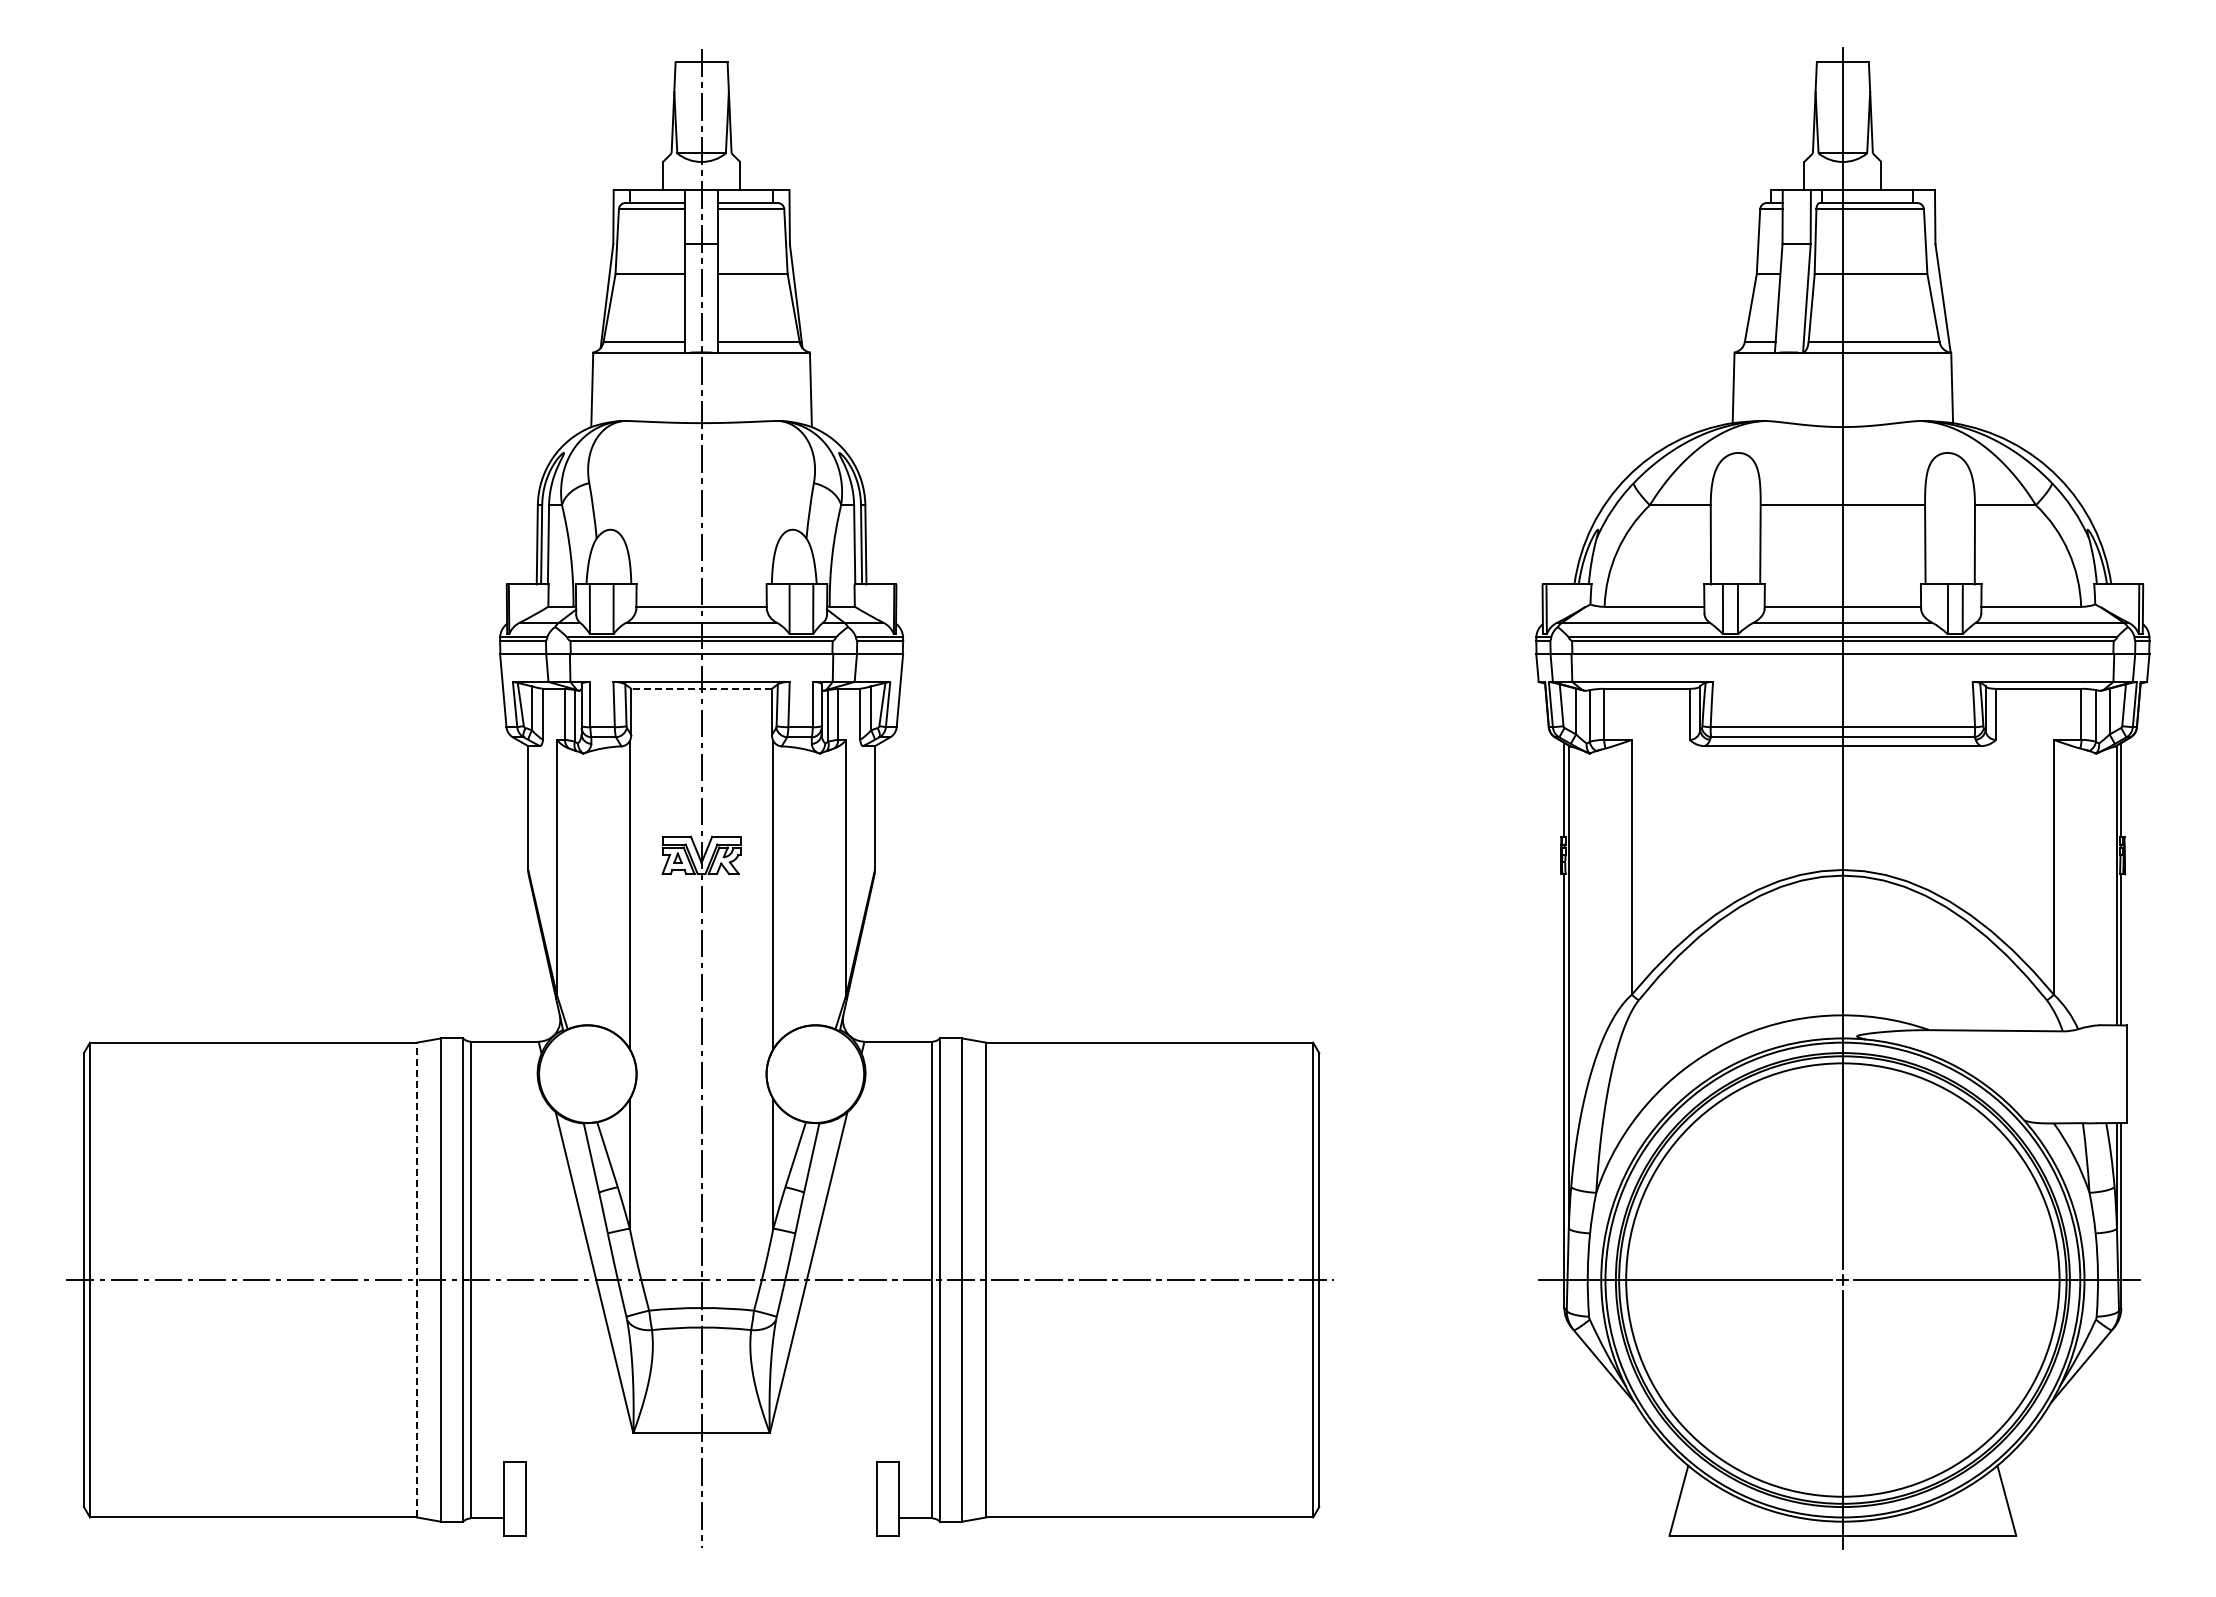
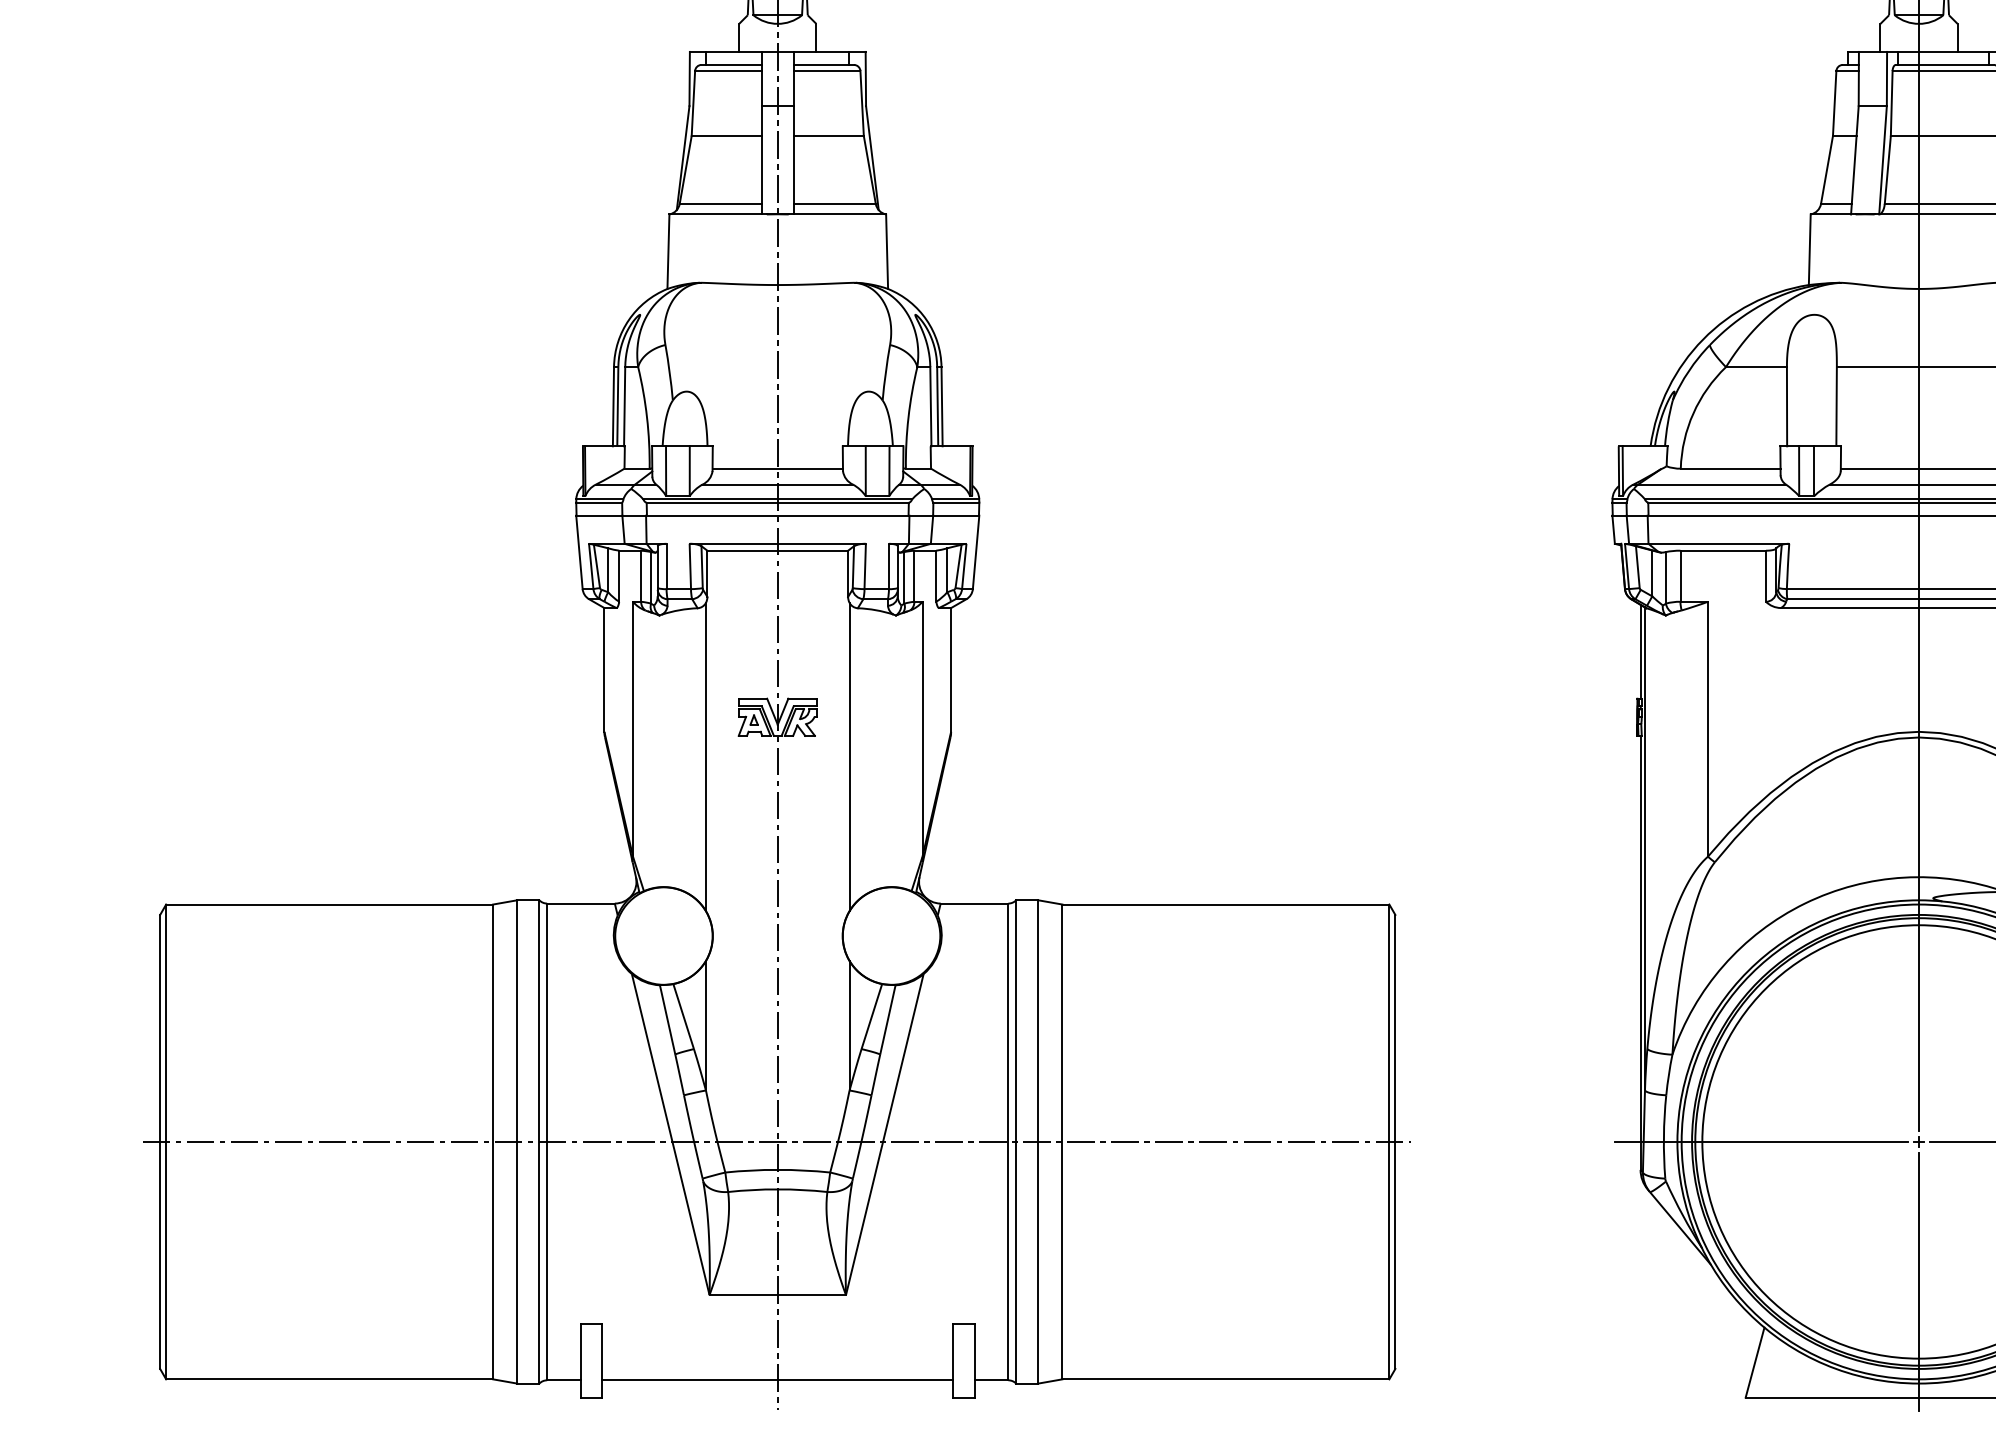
line: (701, 688) -> (777, 550), dashed -> solid
line: (416, 1279) -> (492, 1141), dashed -> solid
line: (701, 1518) -> (777, 1380), added

